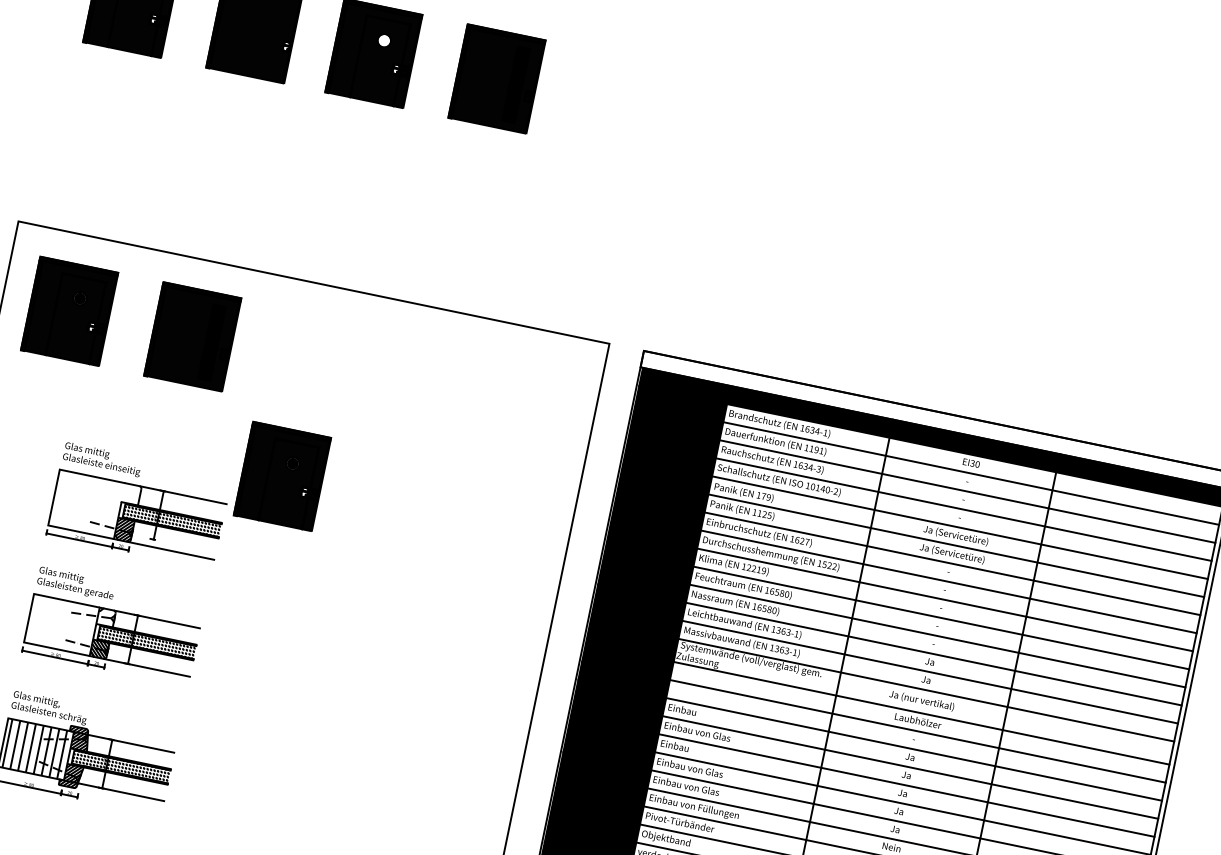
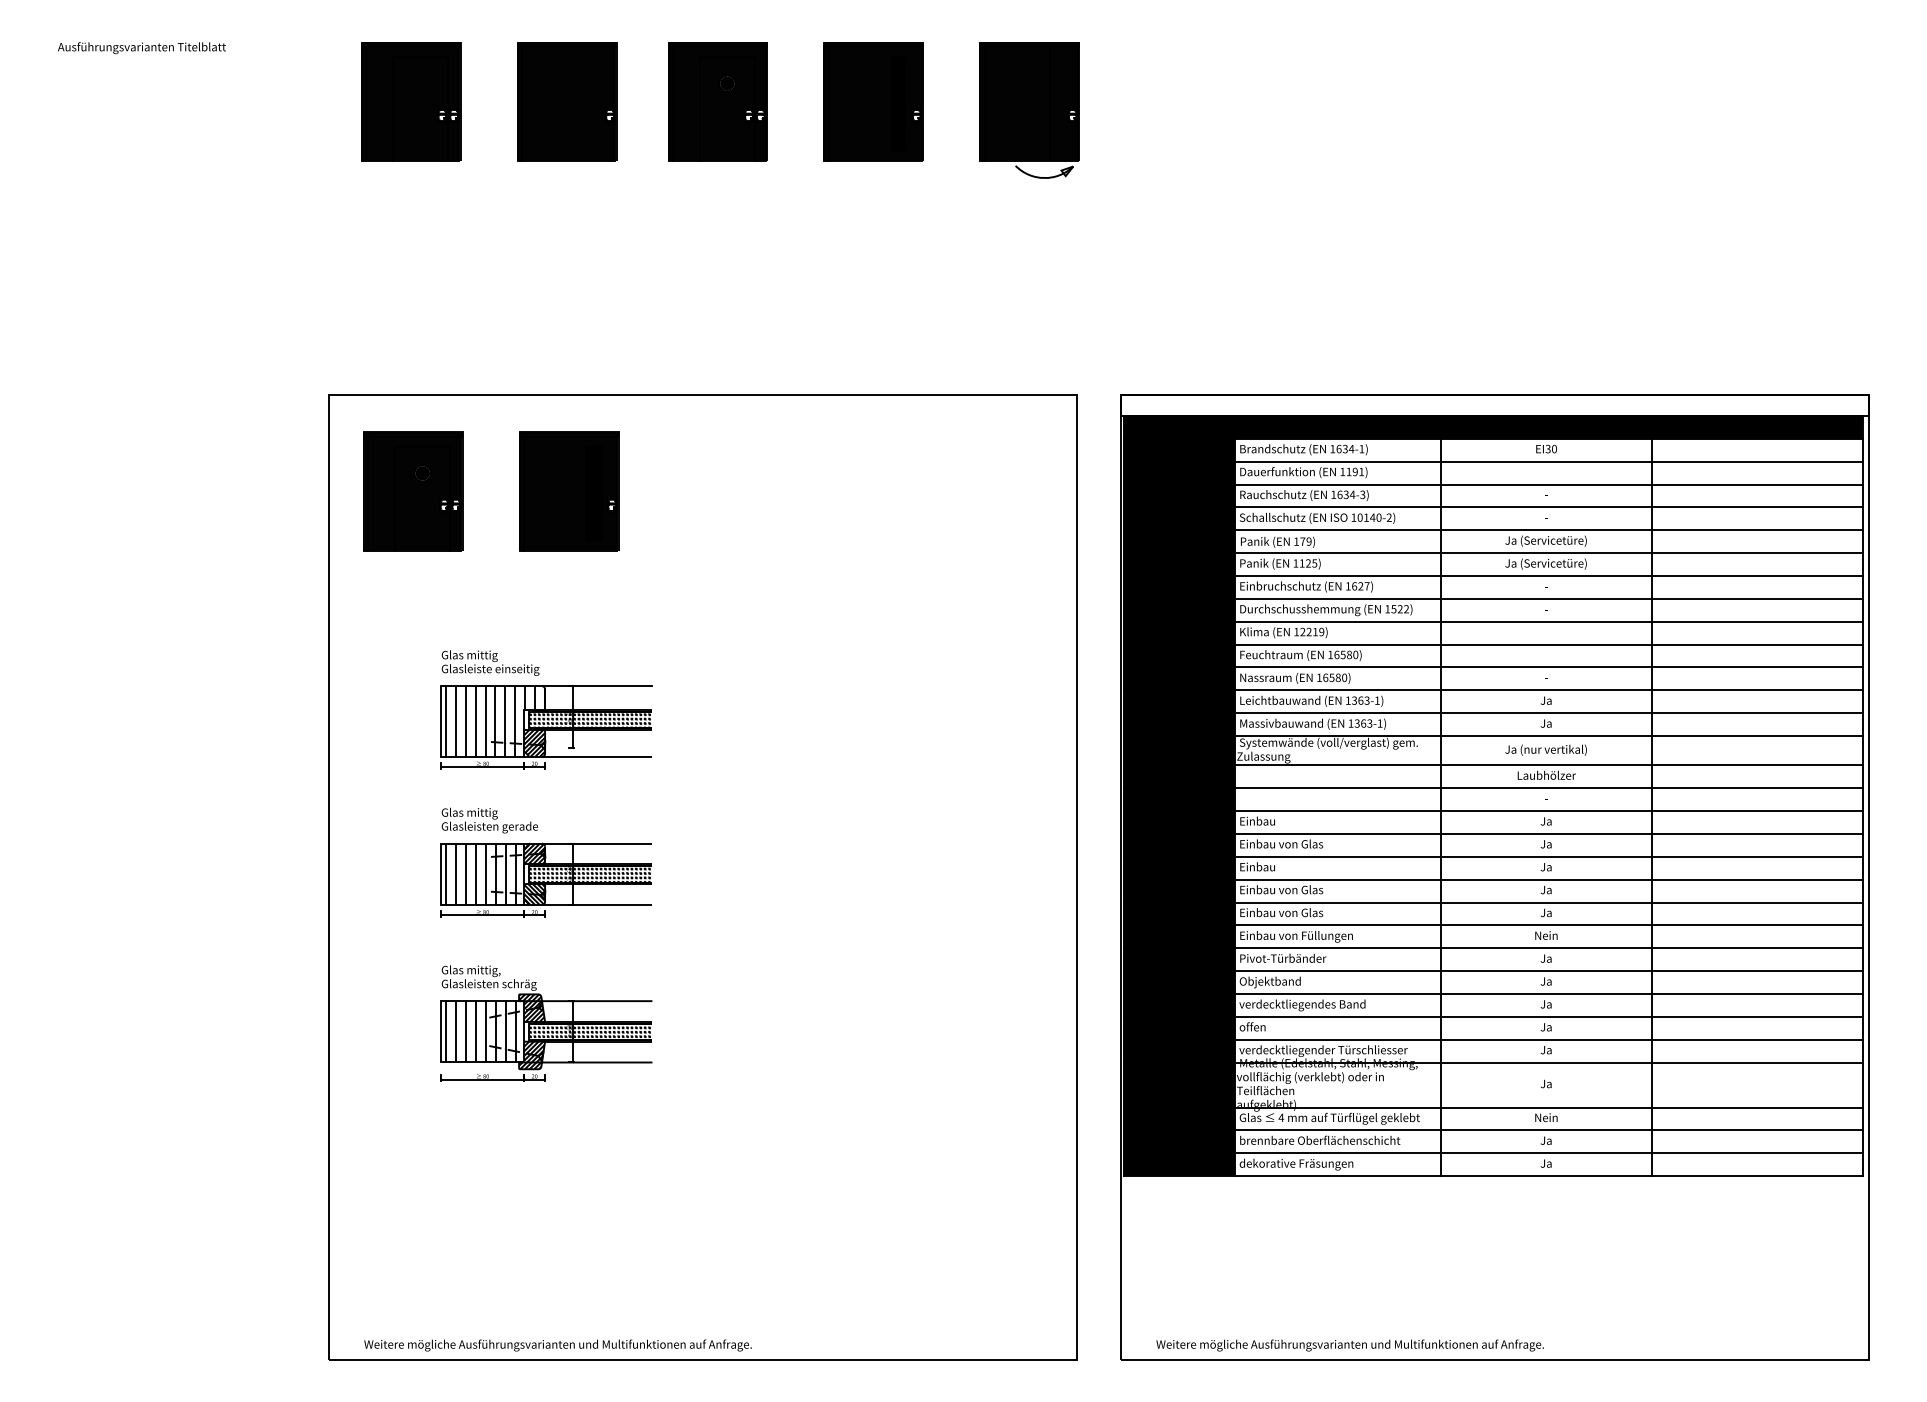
fill: (384, 40) -> (727, 83), added
part: (618, 111) -> (1029, 110), added
part: (282, 476) -> (713, 638), removed
hatch: (96, 506) -> (494, 721), added
hatch: (106, 617) -> (534, 853), added
hatch: (60, 624) -> (480, 874), added

